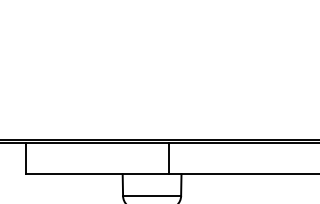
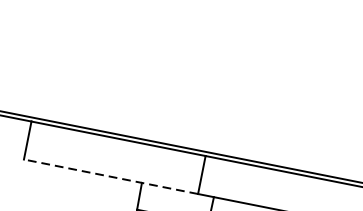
line: (96, 174) -> (109, 176), solid -> dashed

